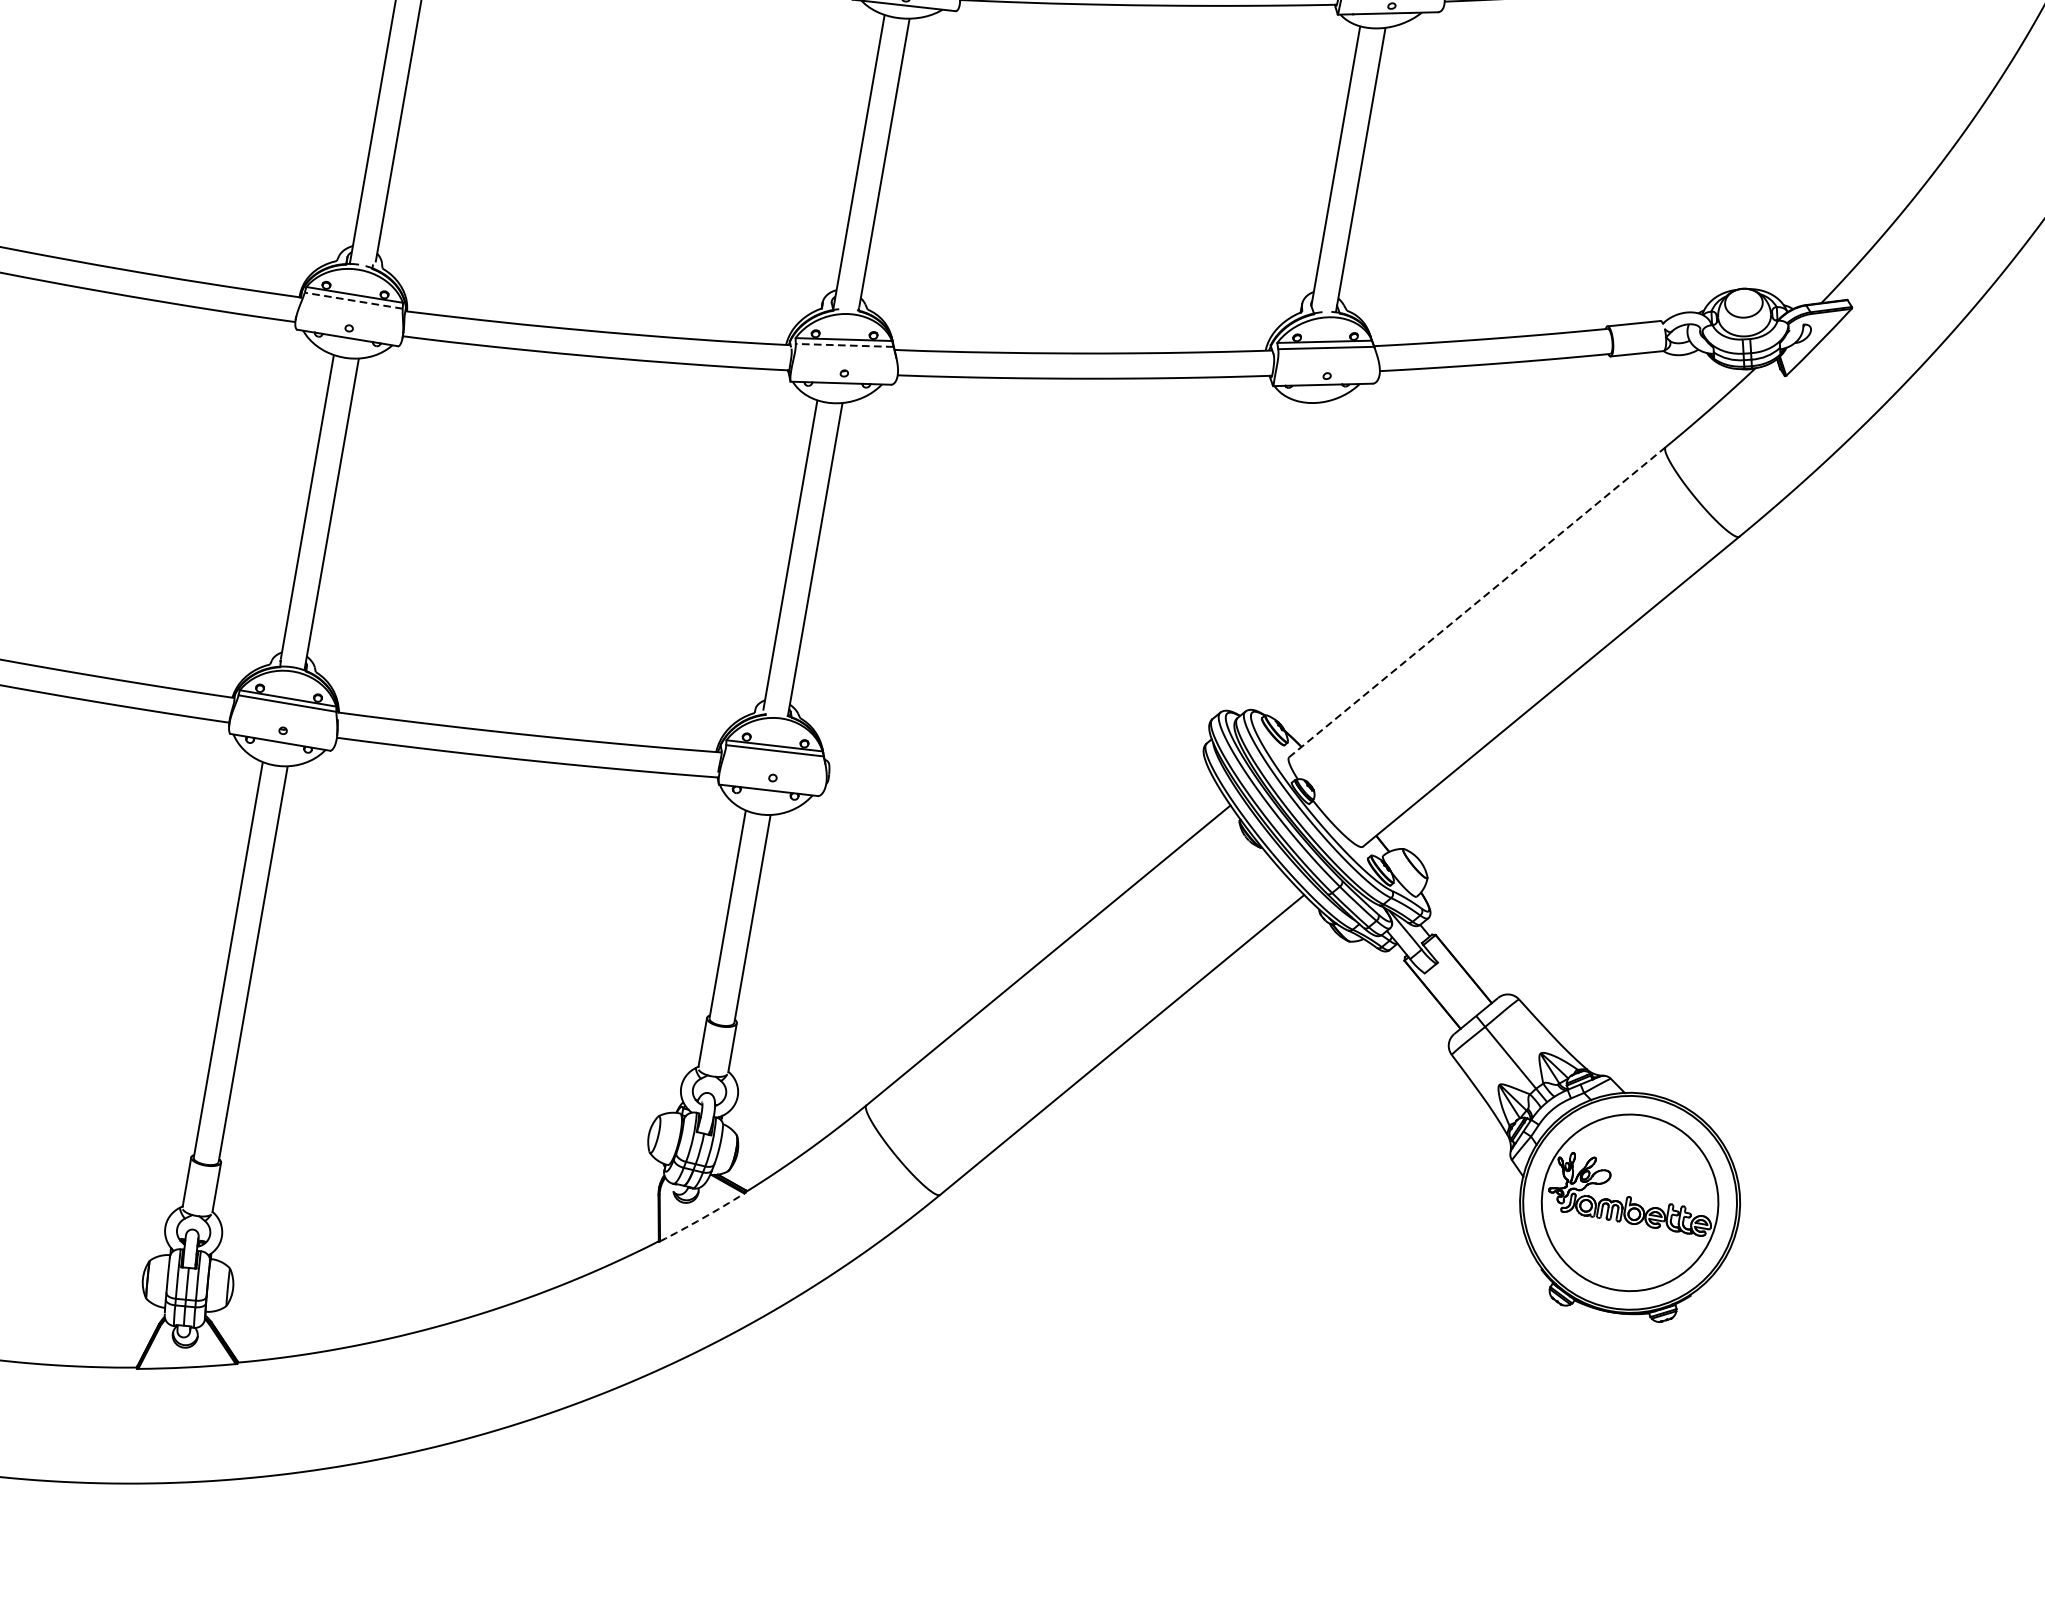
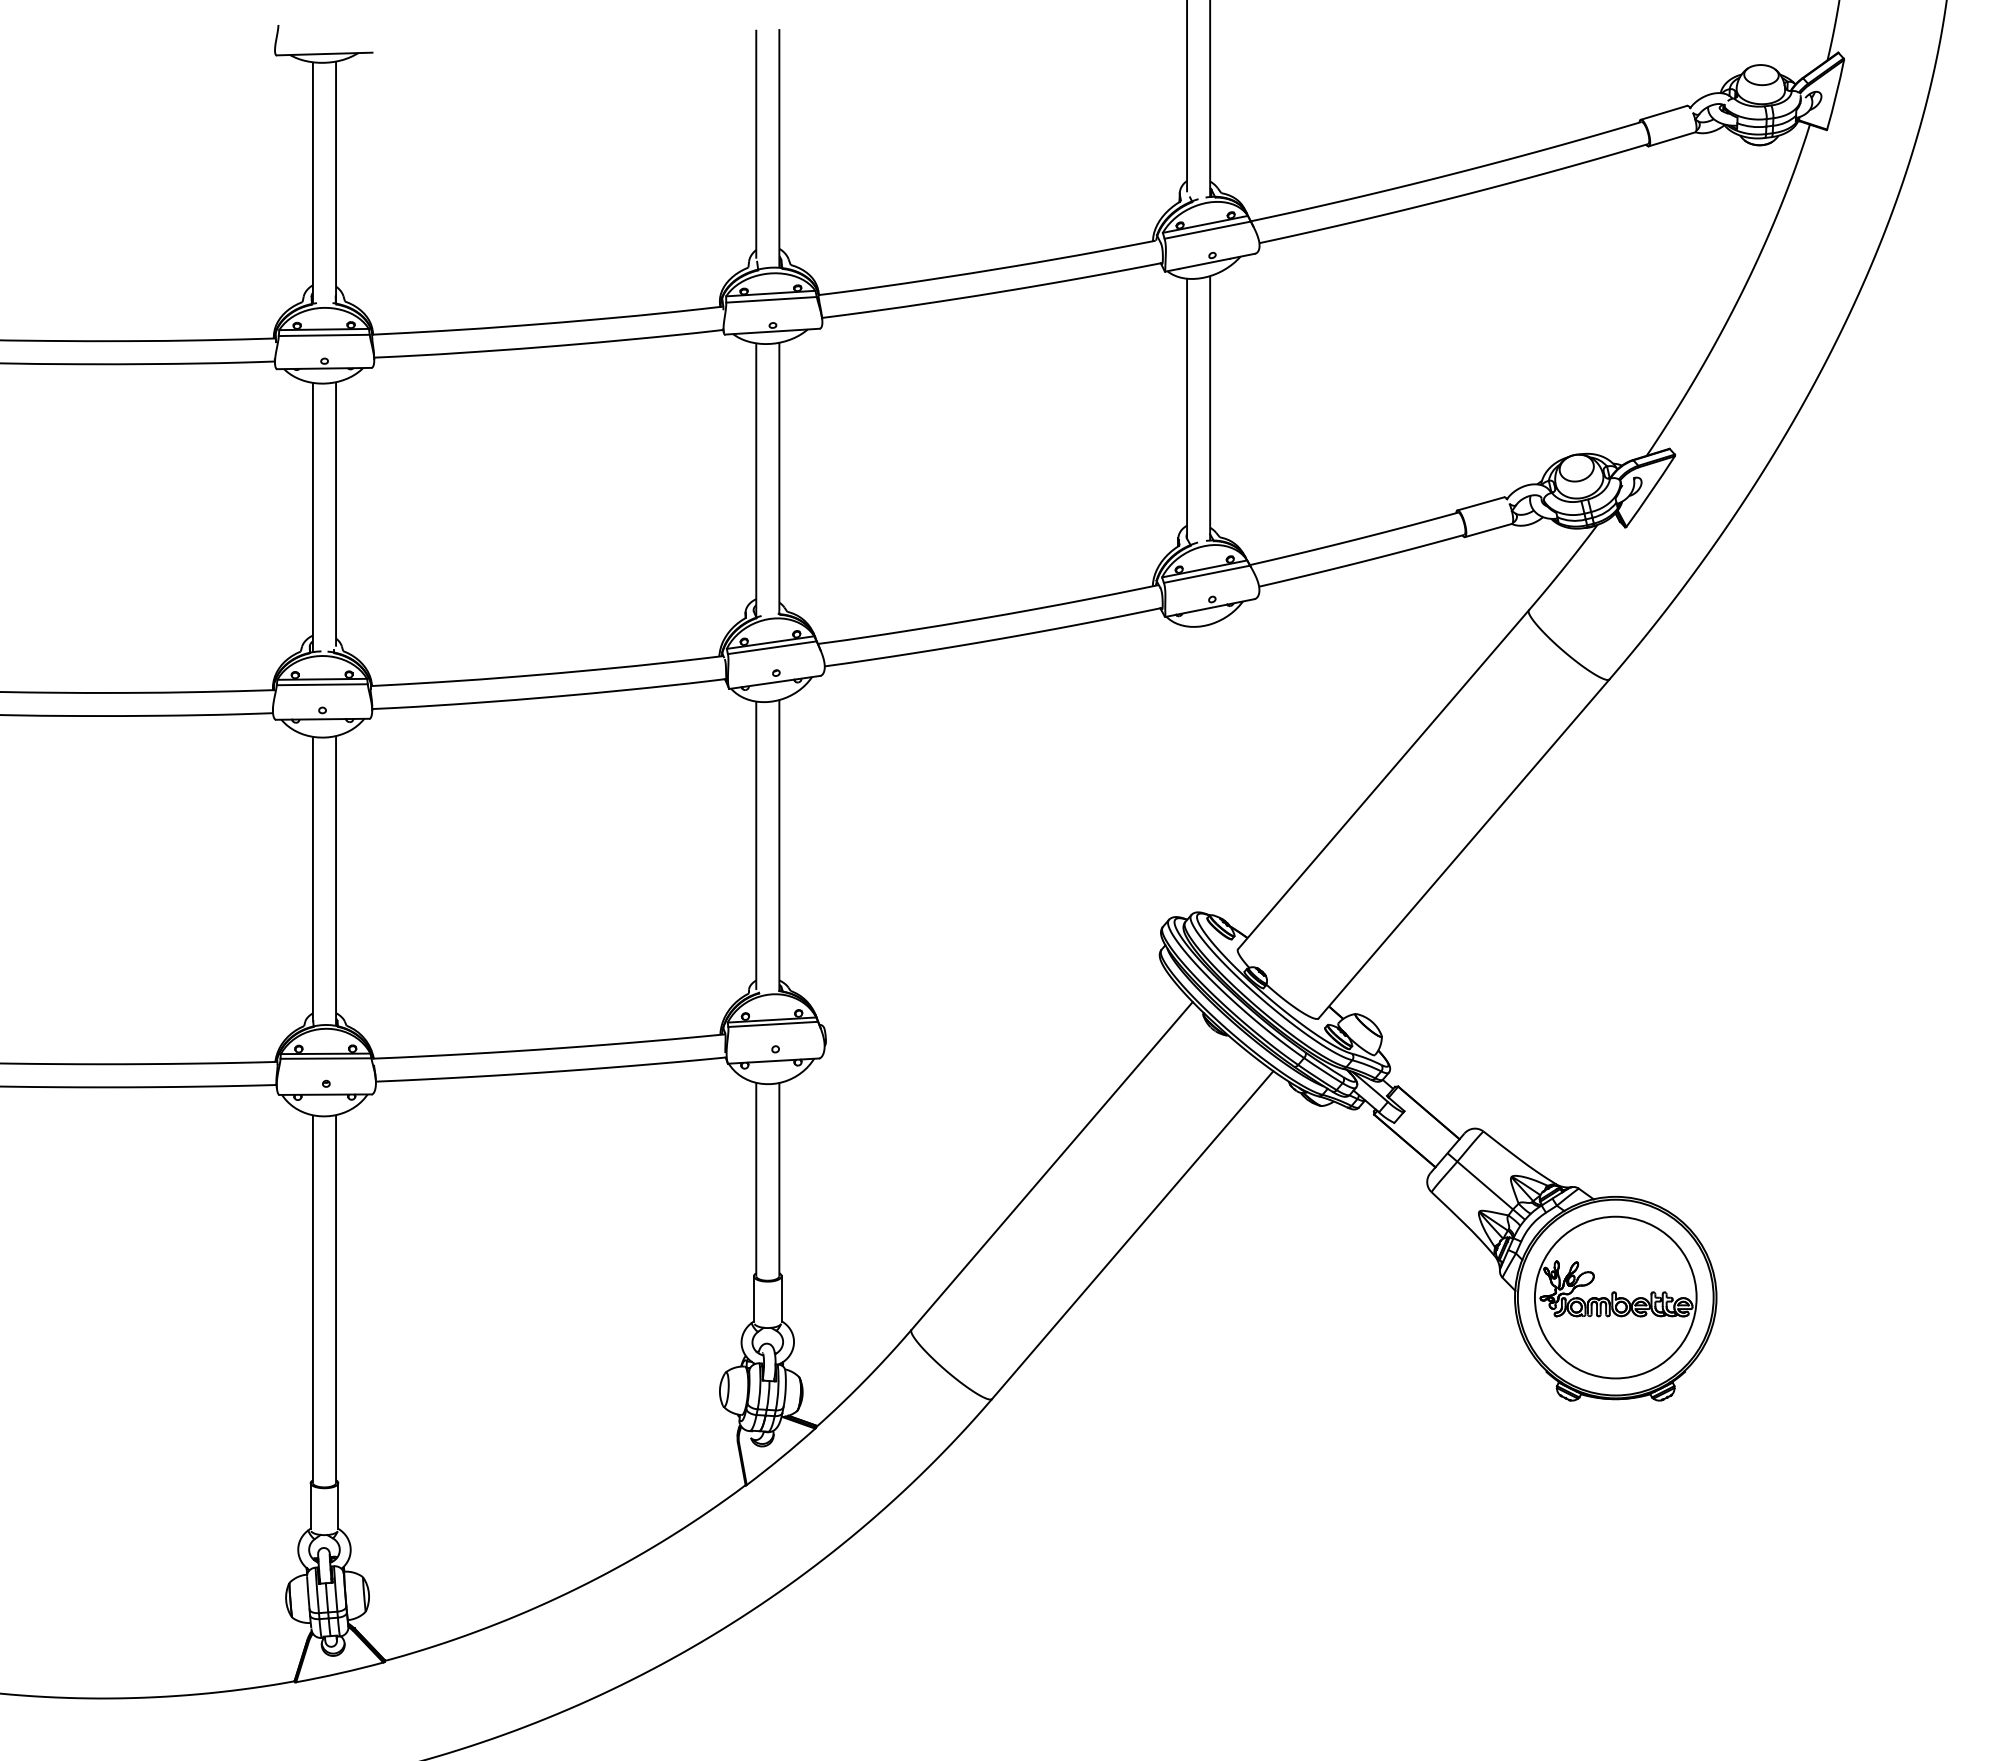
line: (352, 300) -> (321, 684), dashed -> solid
line: (845, 345) -> (772, 647), dashed -> solid
line: (1477, 602) -> (1383, 780), dashed -> solid
arc: (702, 1218) -> (781, 1457), dashed -> solid

